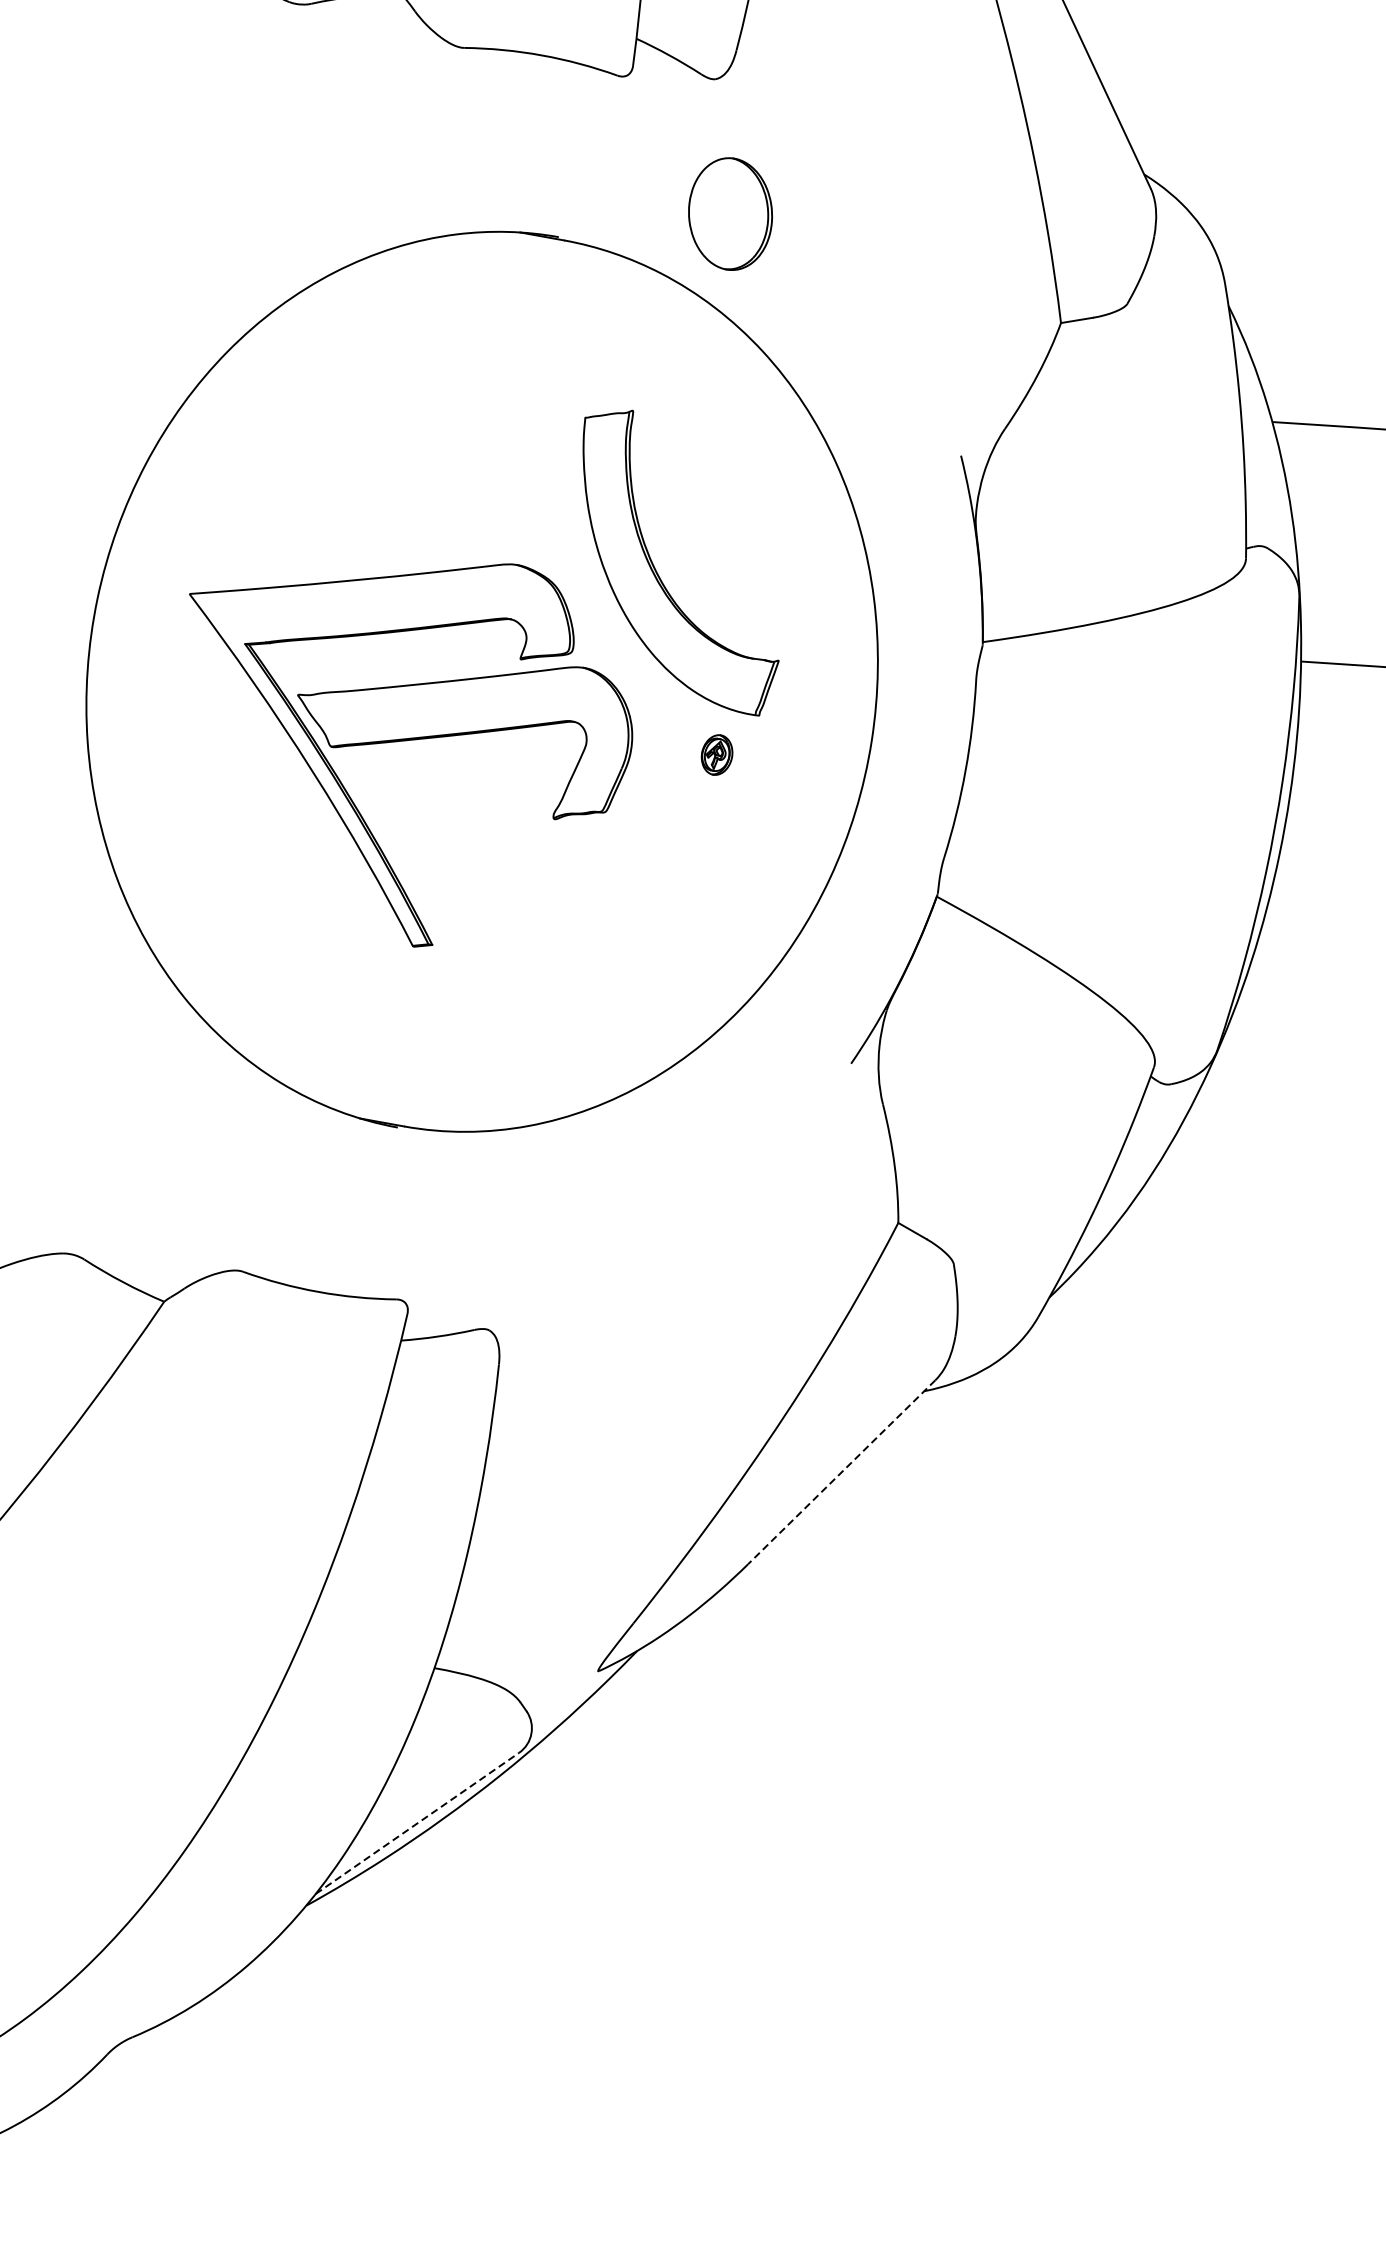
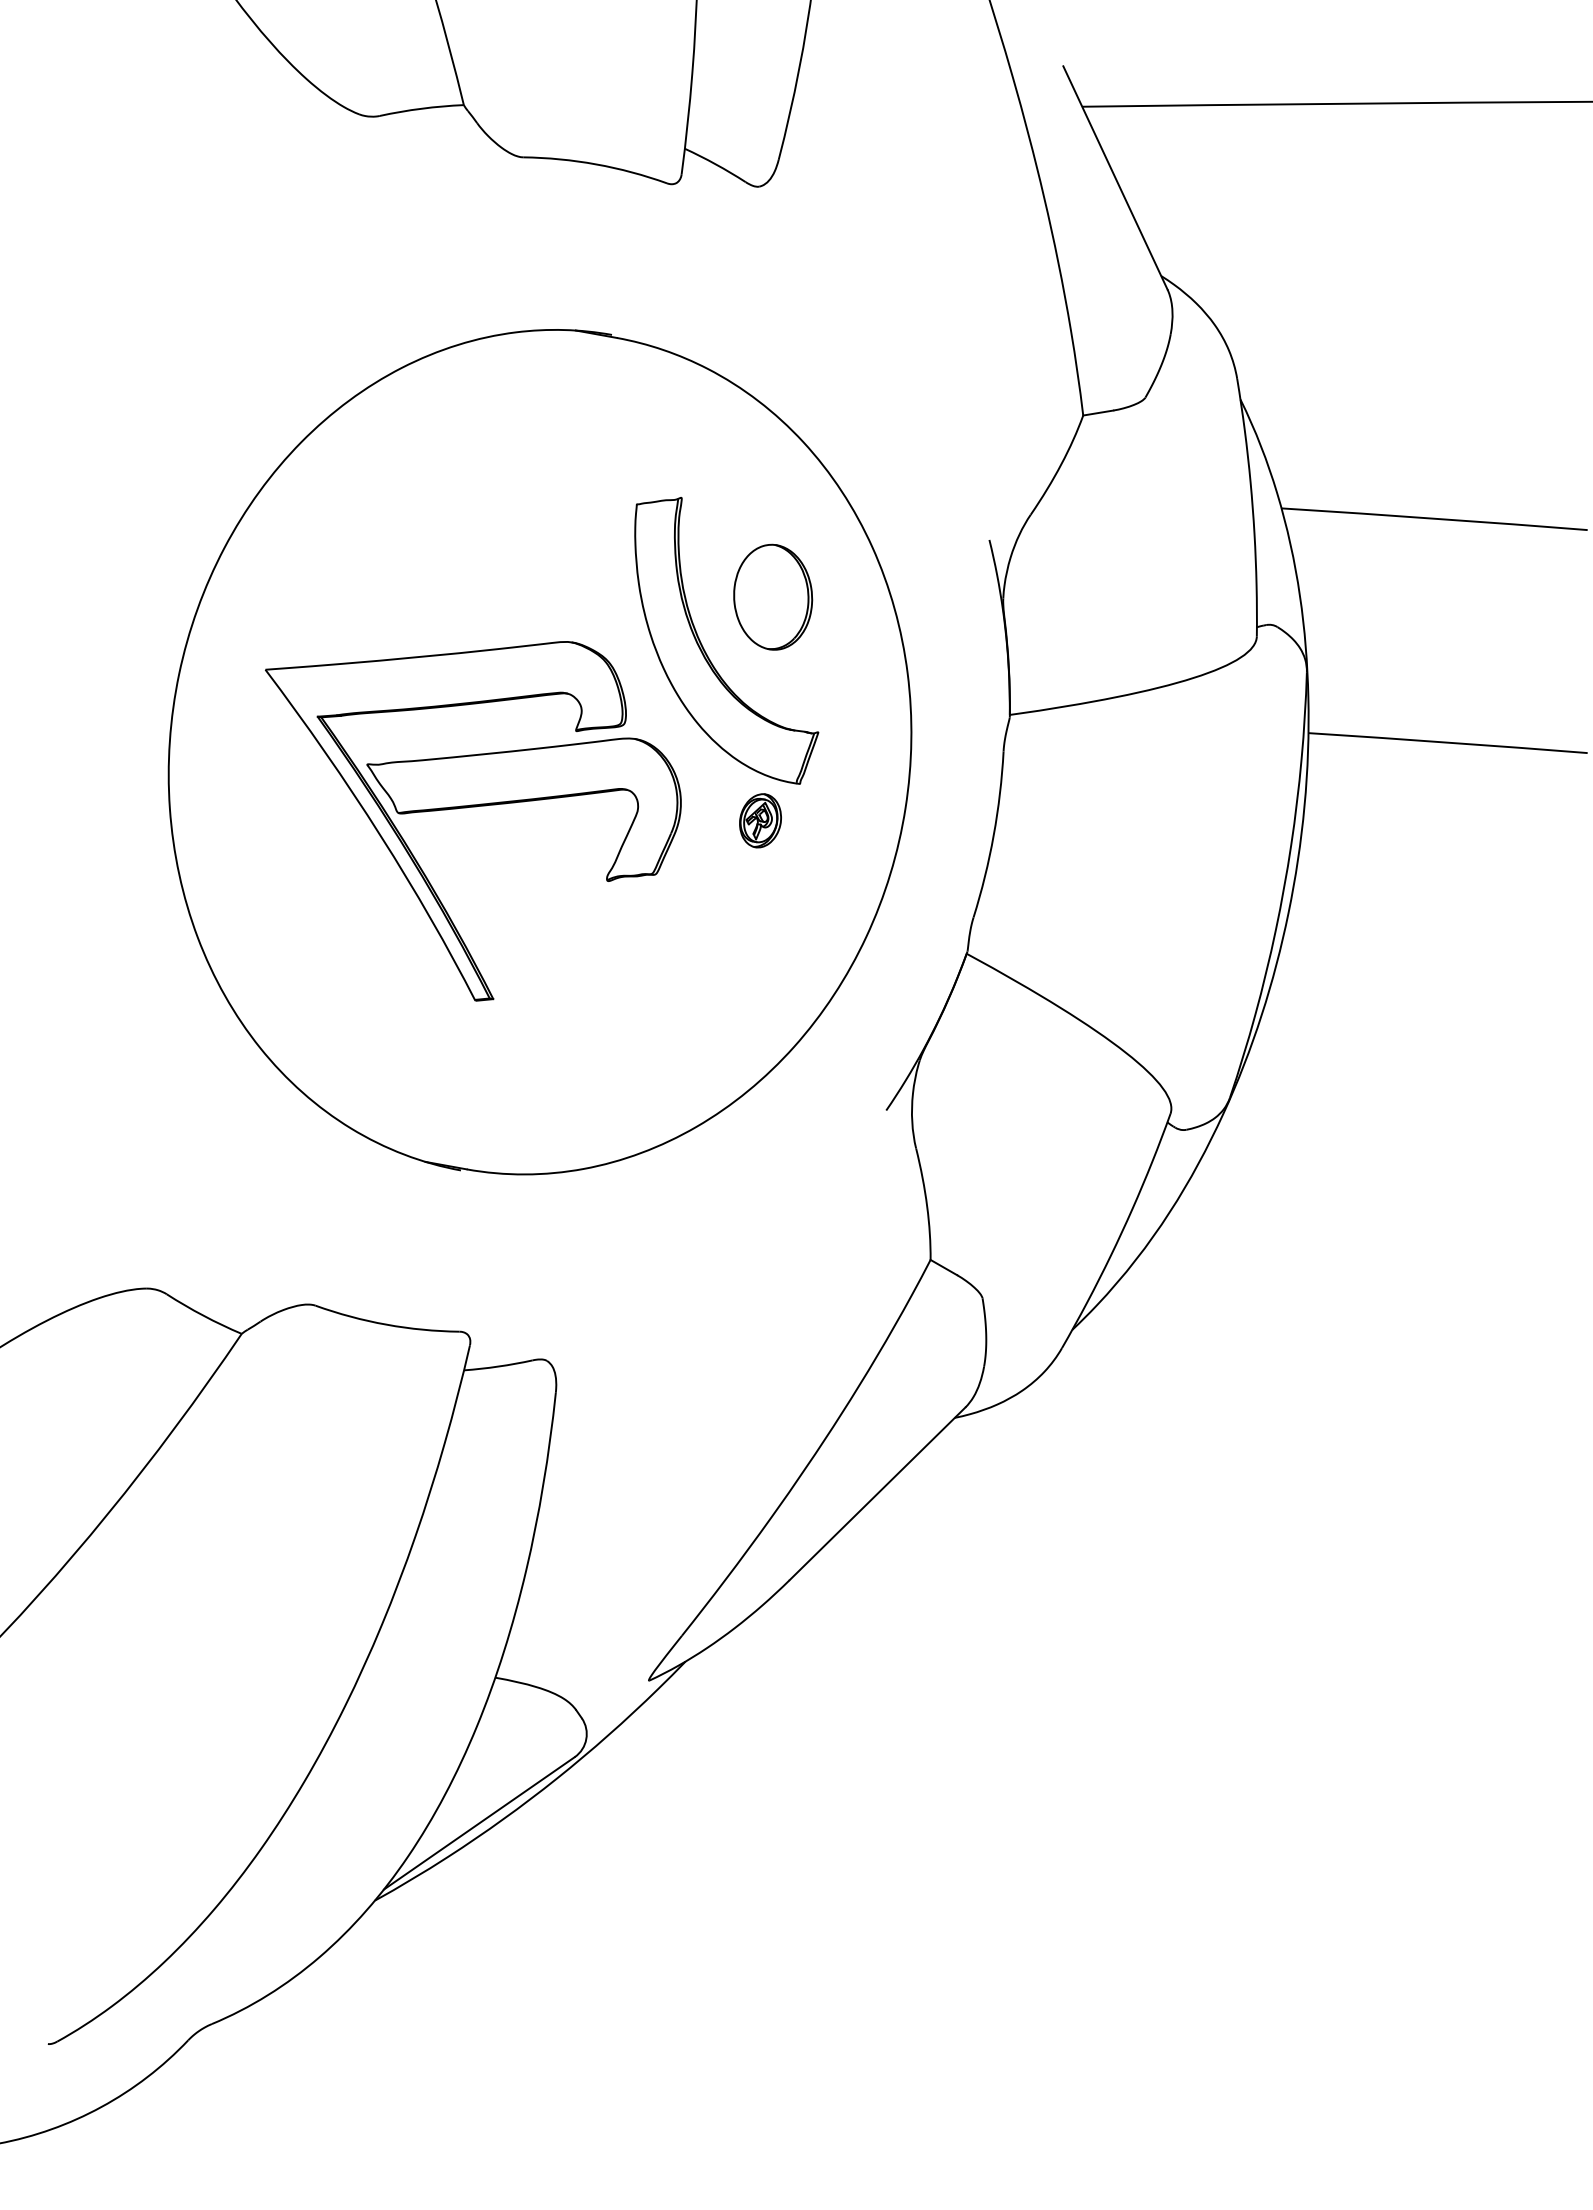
part: (730, 213) -> (773, 596), moved
part: (717, 754) -> (760, 820), size x1.43
line: (841, 1472) -> (877, 1494), dashed -> solid
line: (417, 1823) -> (479, 1823), dashed -> solid

